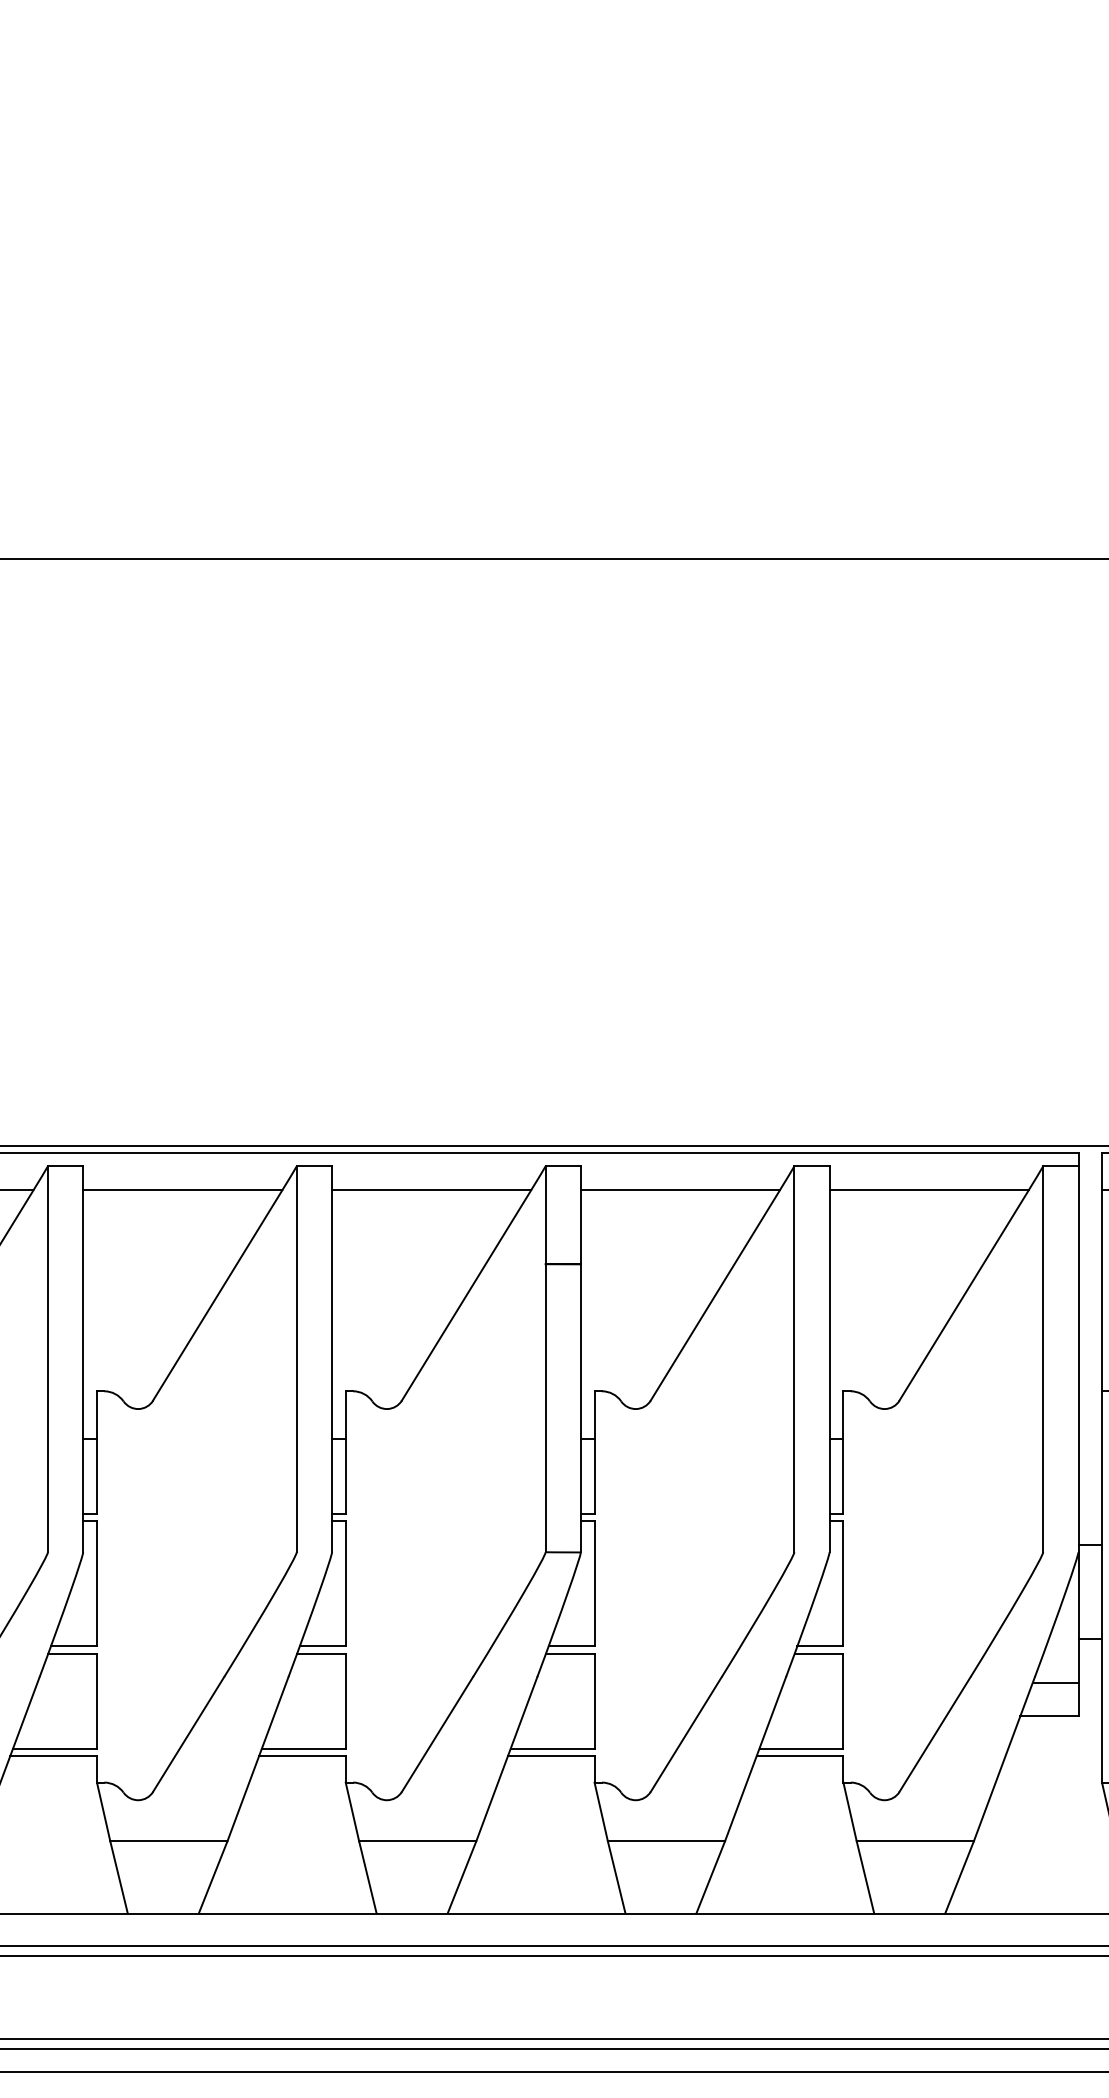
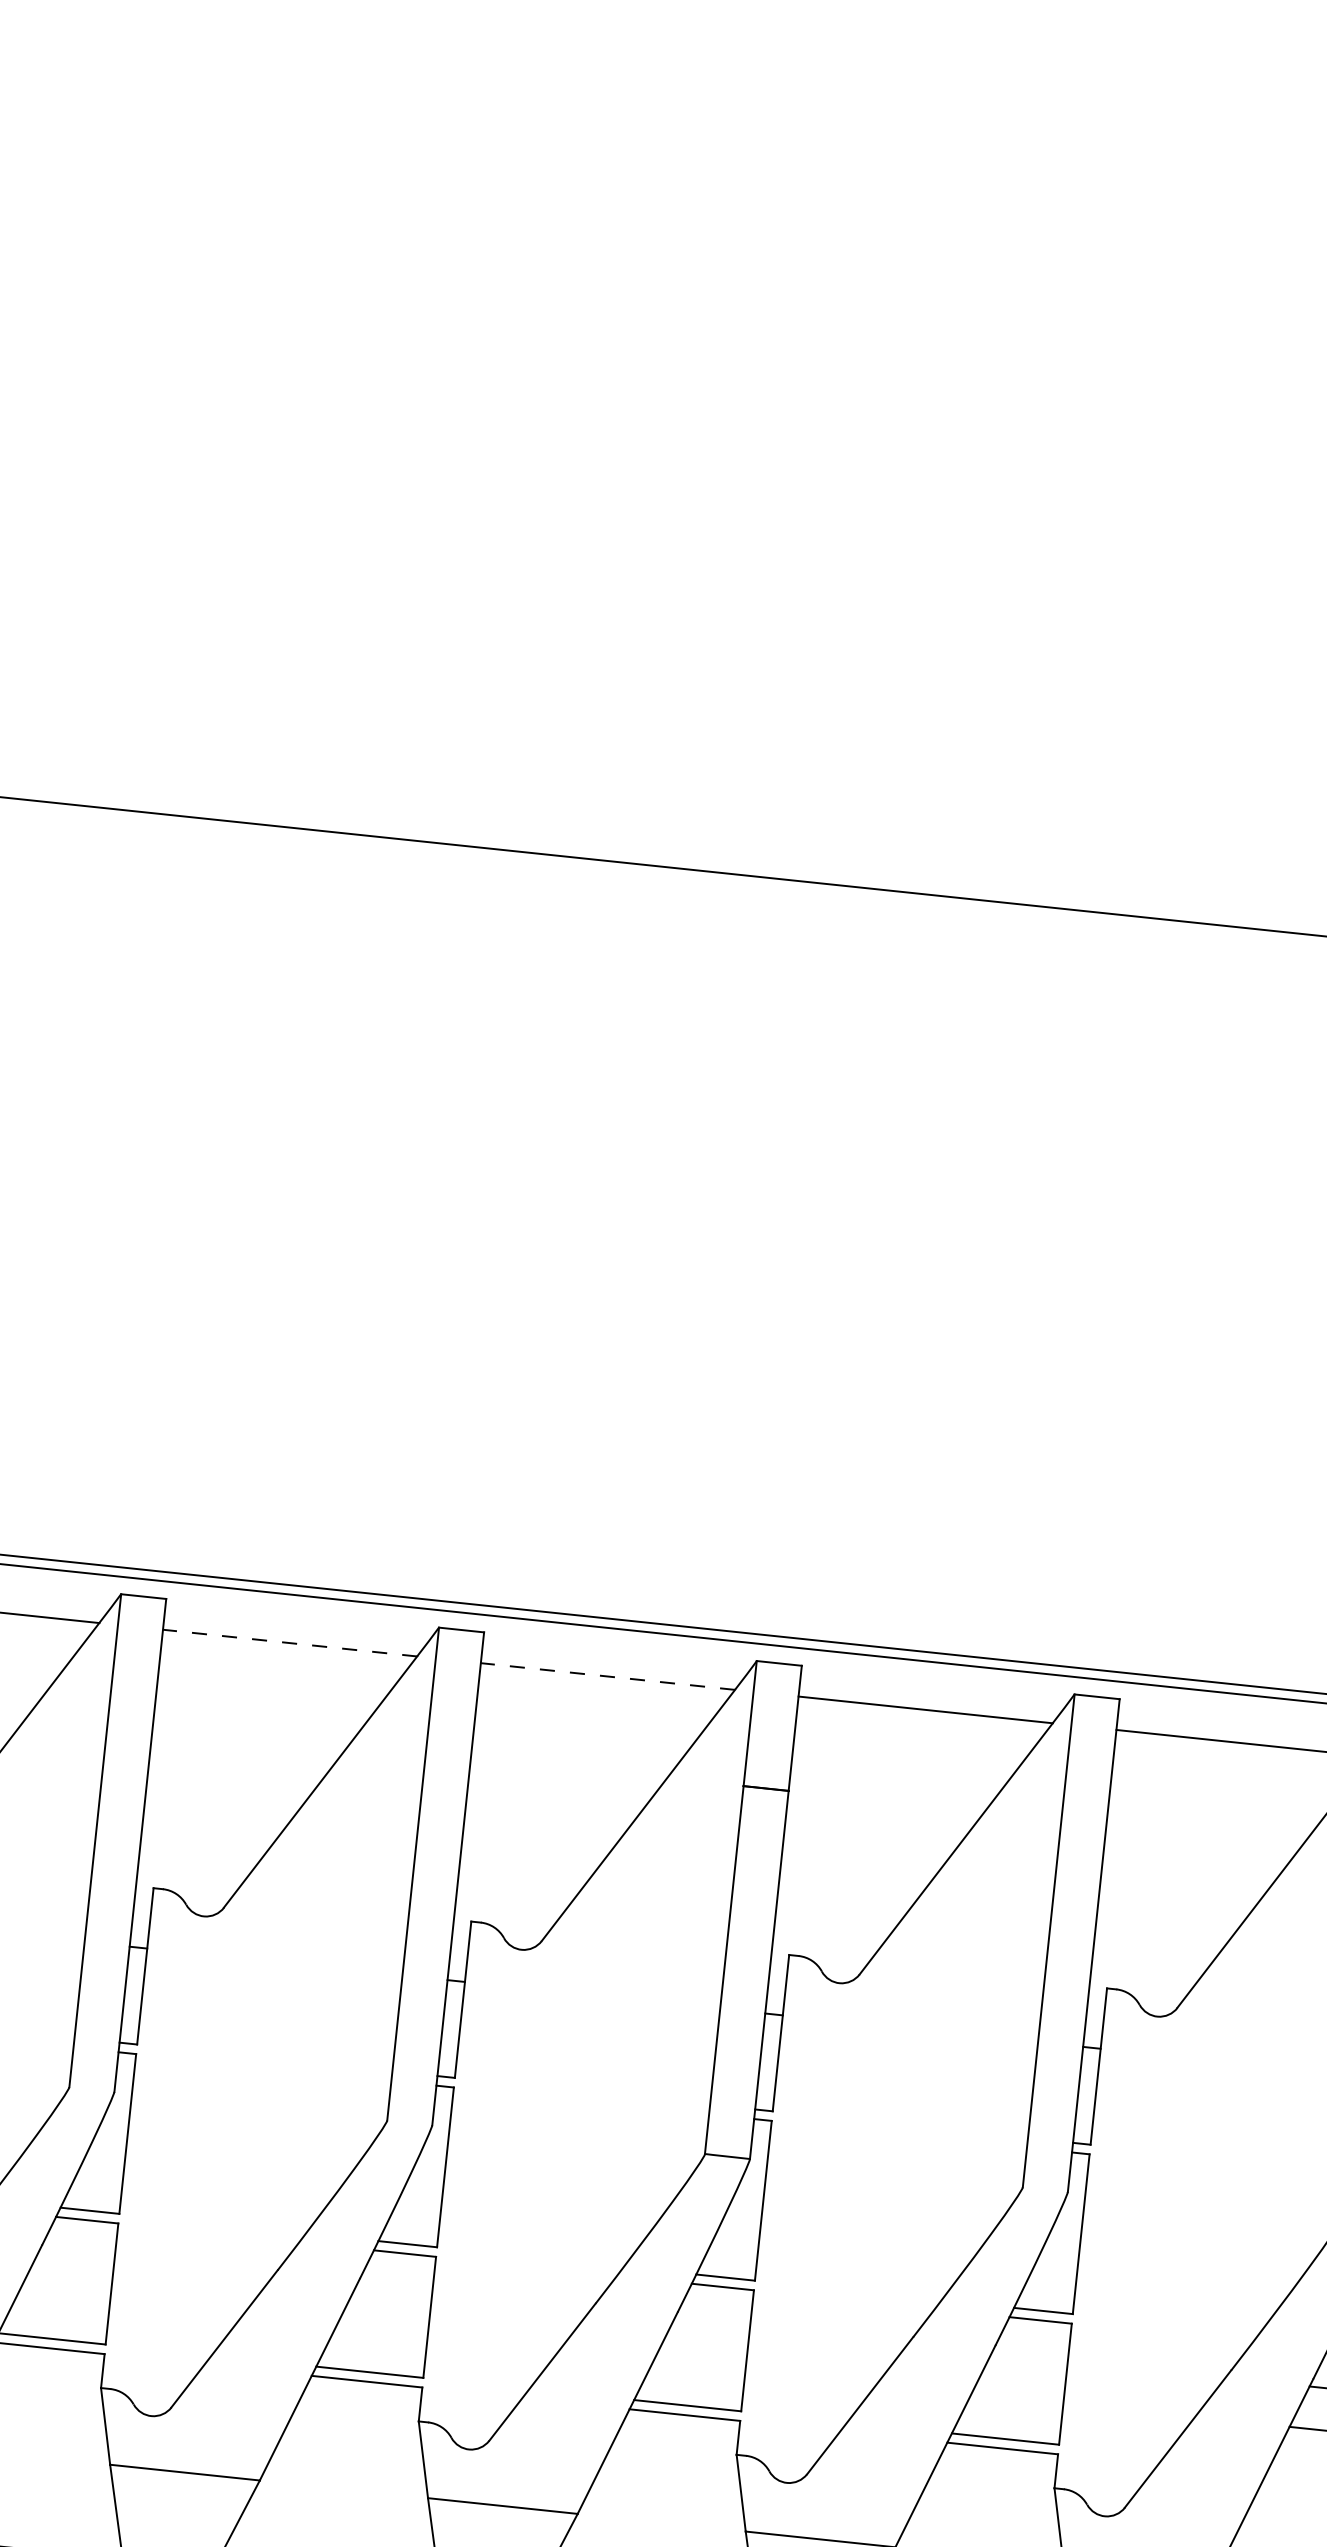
line: (182, 1190) -> (289, 1643), solid -> dashed
line: (431, 1190) -> (607, 1676), solid -> dashed

